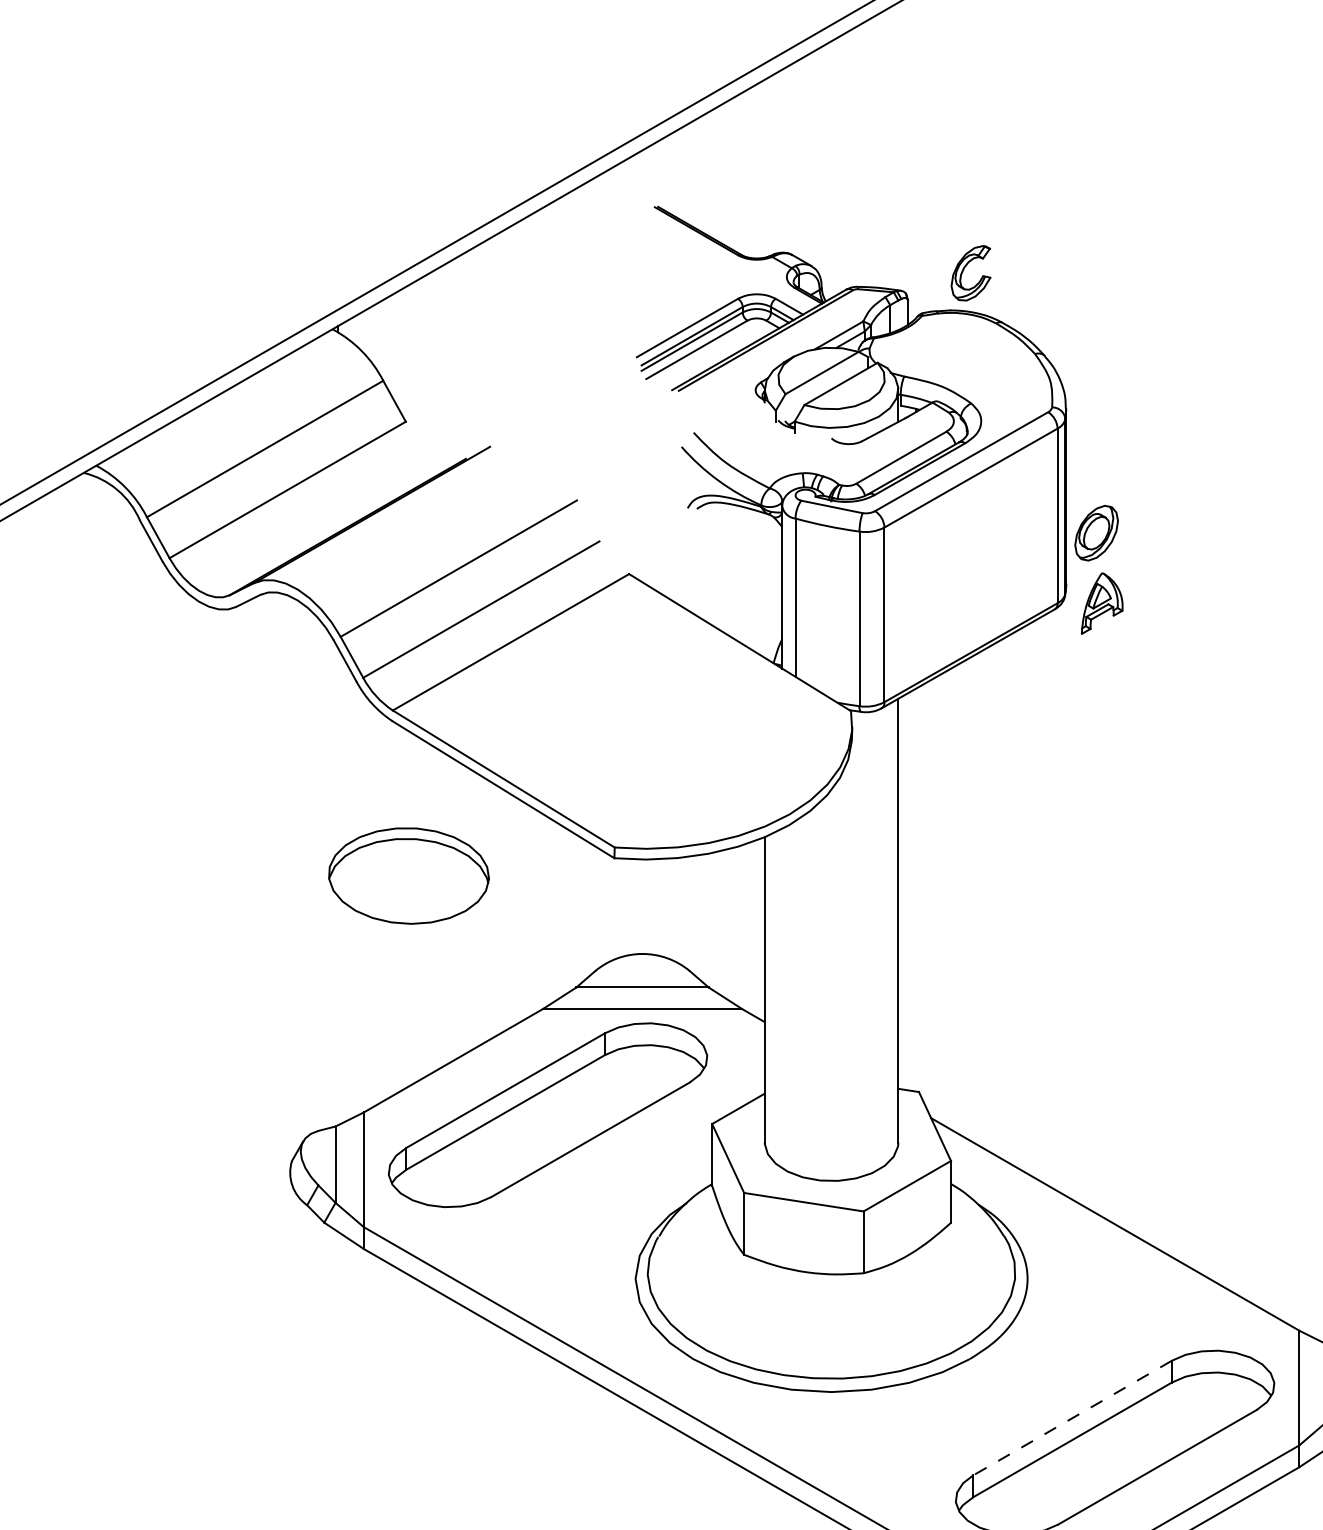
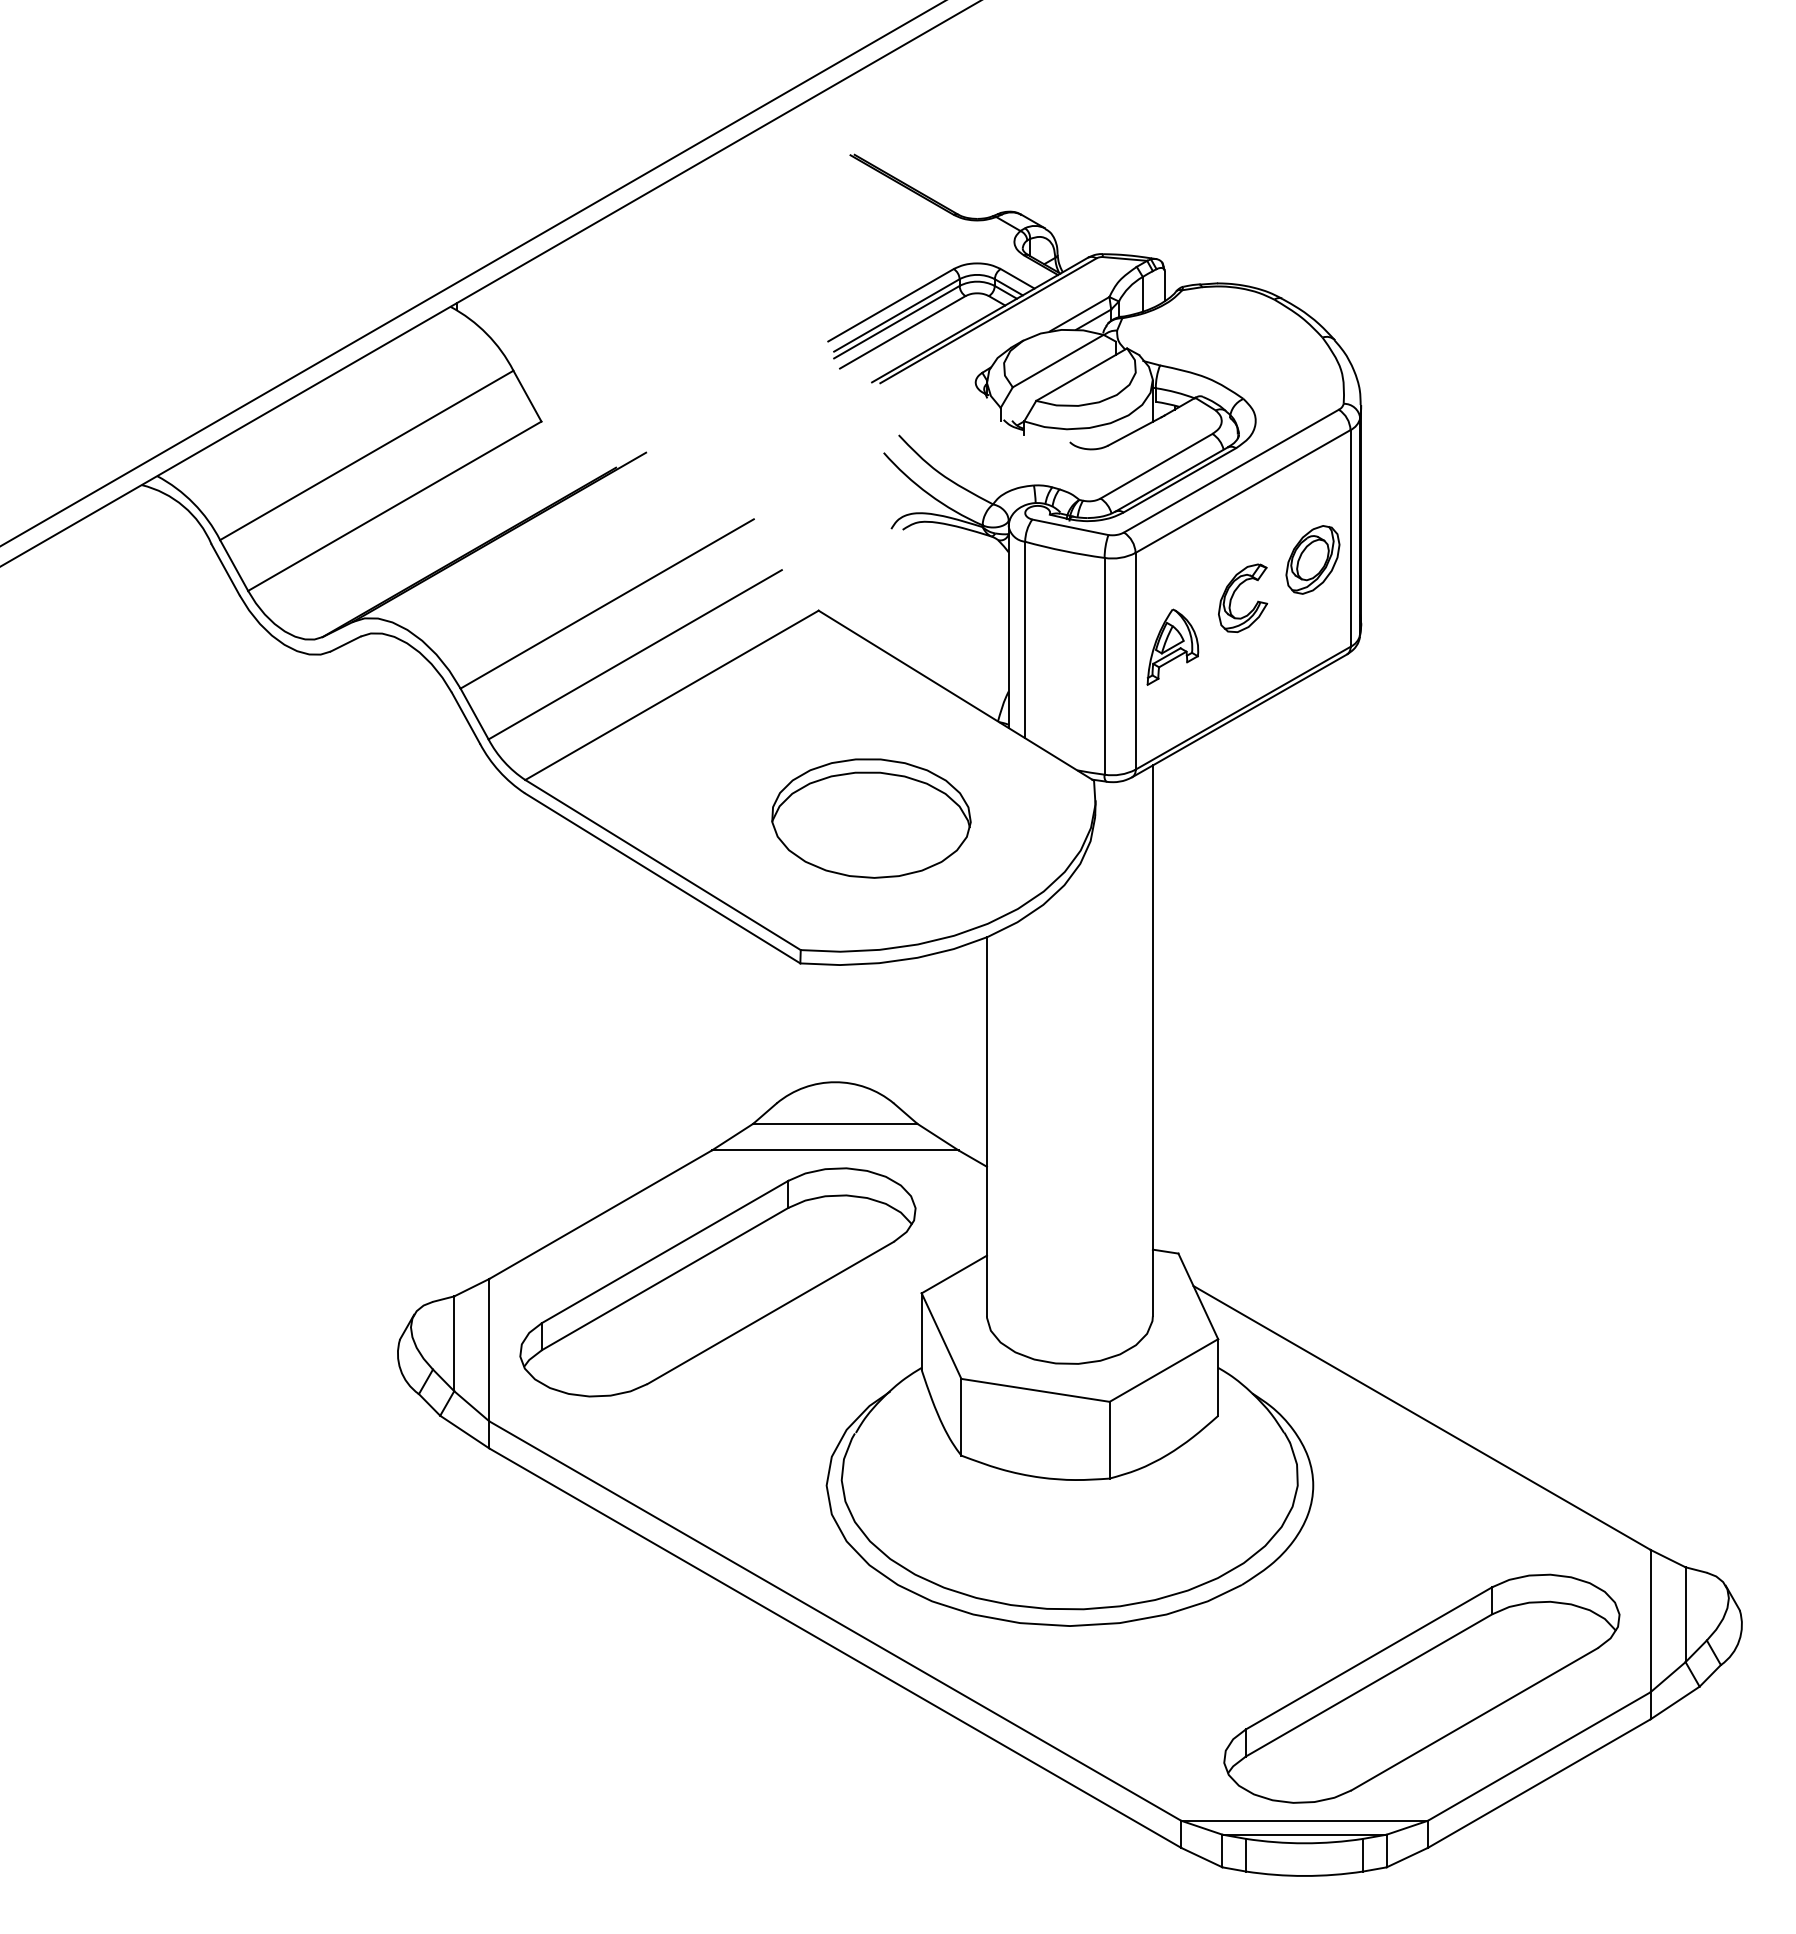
part: (964, 270) -> (1234, 594), moved
part: (1096, 532) -> (1312, 559), moved
part: (1101, 602) -> (1172, 646), moved
part: (409, 876) -> (871, 818), moved
line: (1072, 1418) -> (1368, 1658), dashed -> solid

